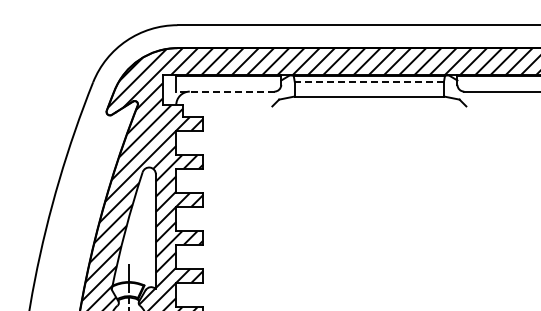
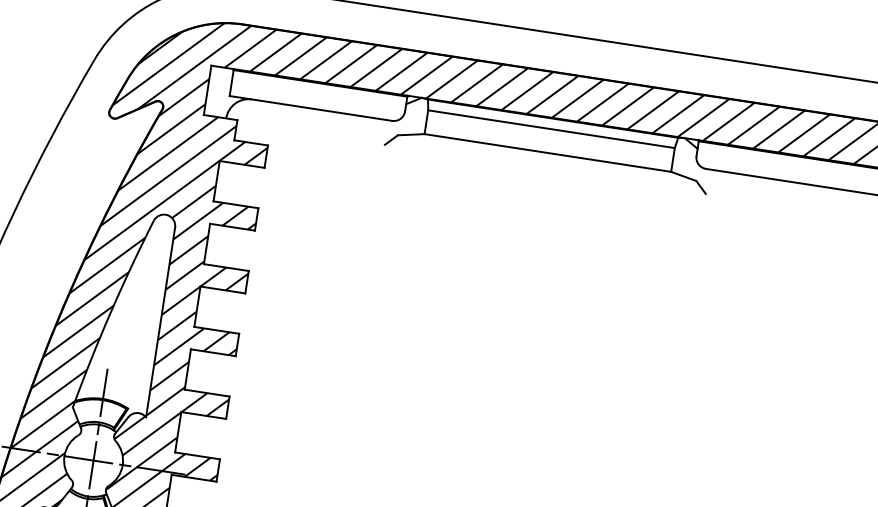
line: (369, 82) -> (551, 129), dashed -> solid
line: (224, 91) -> (309, 108), dashed -> solid

